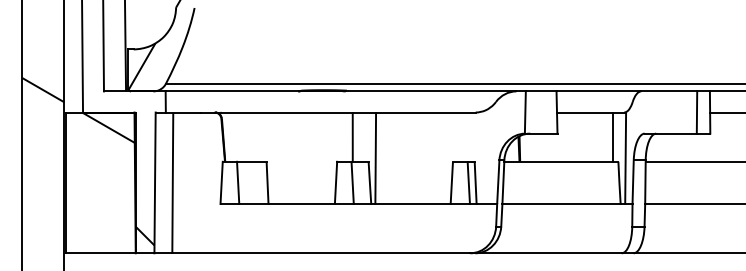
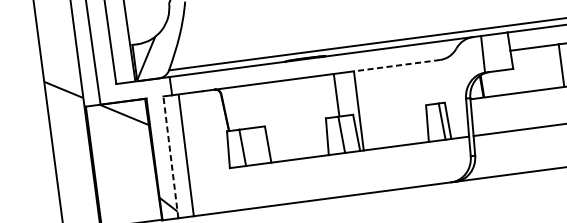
line: (425, 112) -> (396, 65), solid -> dashed
line: (155, 182) -> (171, 156), solid -> dashed

